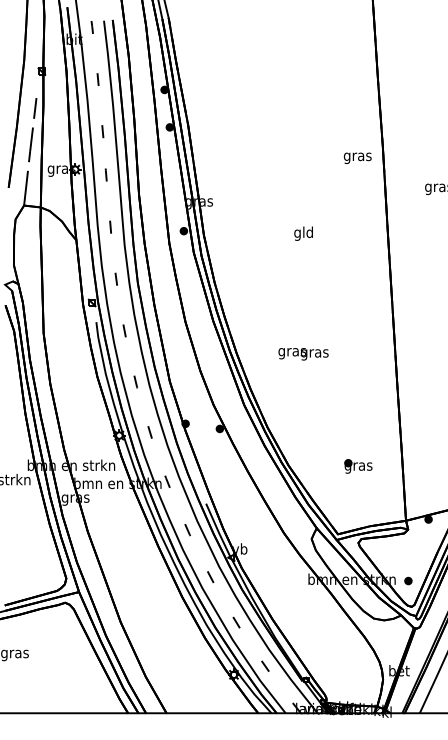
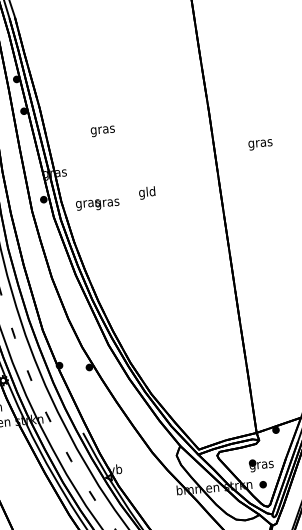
text: (357, 157) -> (102, 130), moved
text: (303, 354) -> (97, 204), moved
part: (358, 466) -> (261, 465), moved

